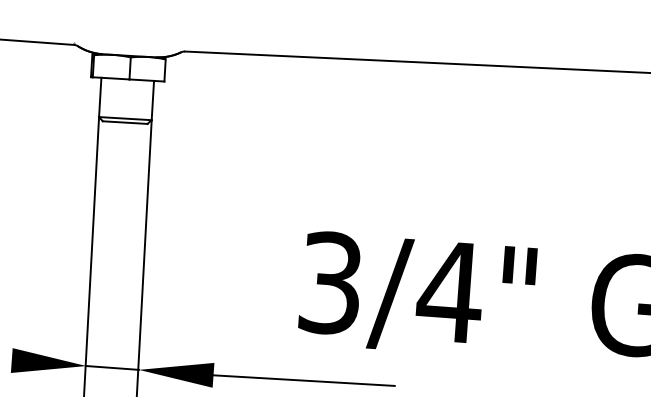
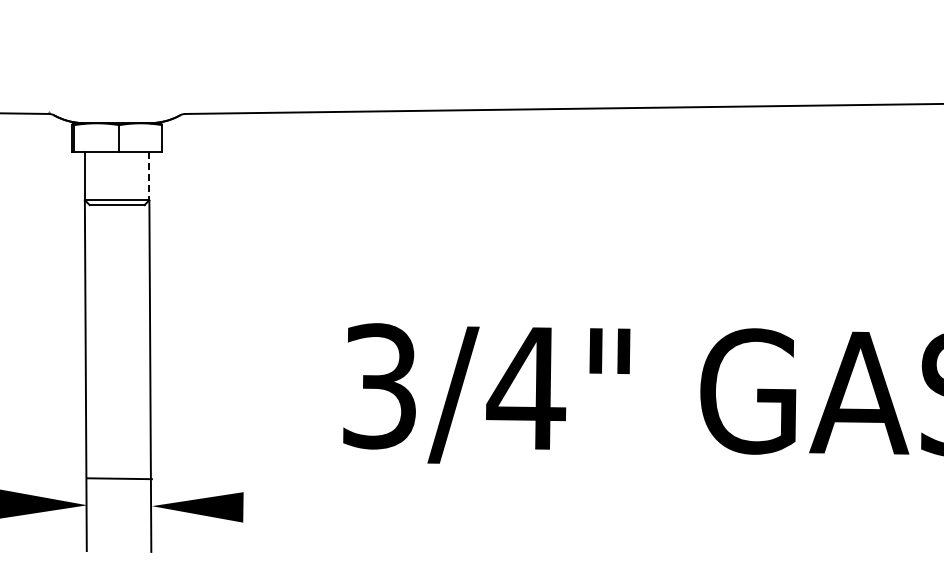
line: (152, 100) -> (149, 176), solid -> dashed
line: (112, 367) -> (119, 478), moved
line: (304, 380) -> (354, 507), removed

